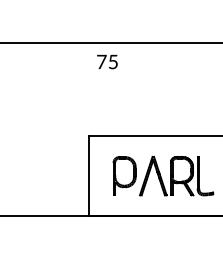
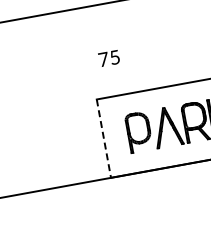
text: (107, 61) -> (109, 58), moved
line: (88, 176) -> (103, 139), solid -> dashed

